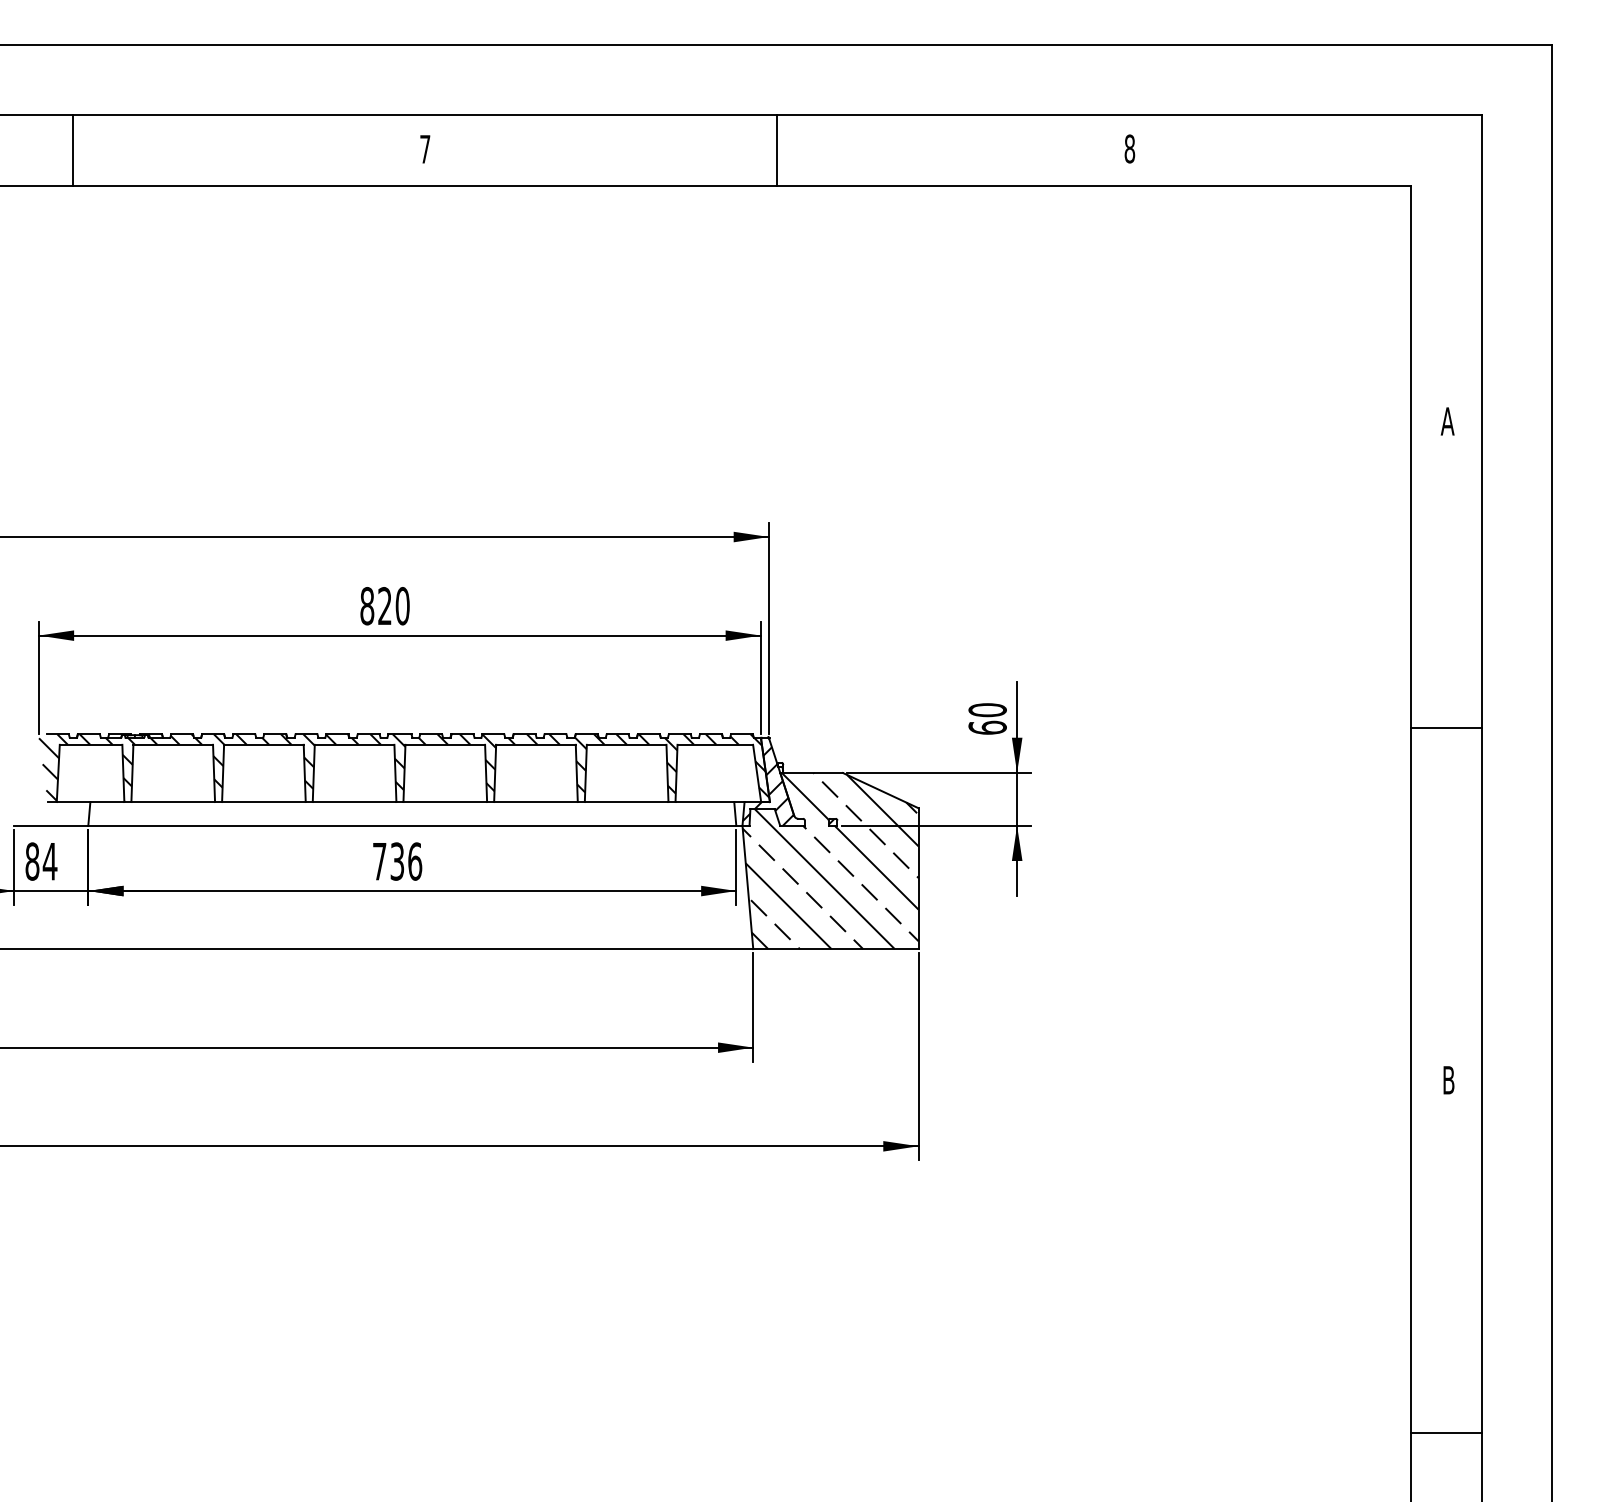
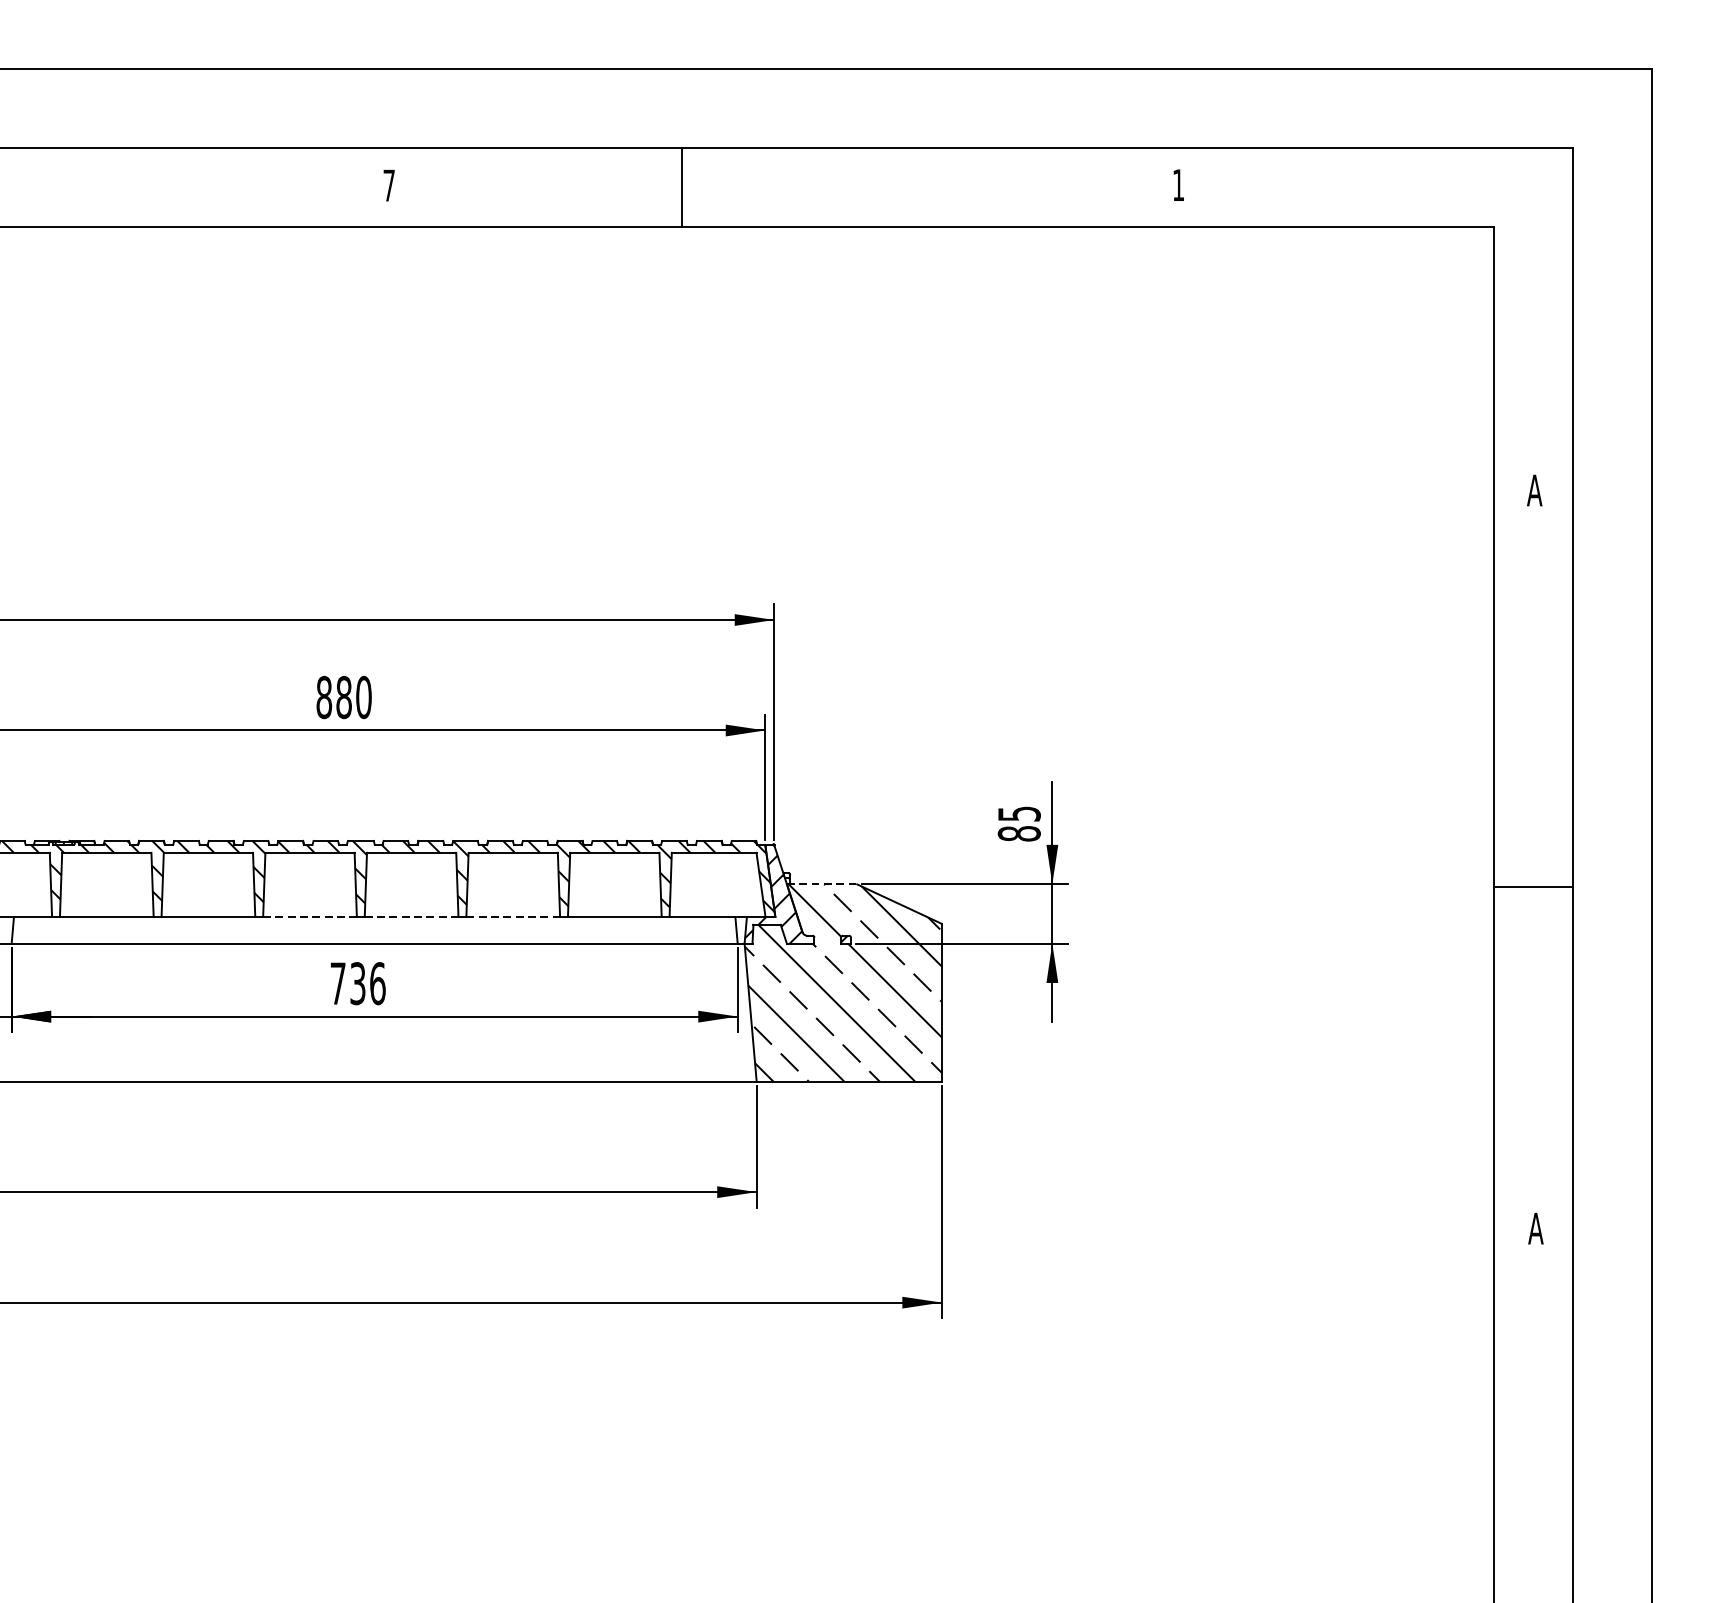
text: (1129, 148) -> (1178, 184), 8 -> 1
line: (777, 150) -> (681, 186), moved
text: (384, 606) -> (343, 697), 820 -> 880
text: (987, 718) -> (1019, 823), 60 -> 85
line: (1446, 728) -> (1533, 887), moved
line: (812, 773) -> (823, 884), solid -> dashed
line: (354, 802) -> (309, 917), solid -> dashed
line: (445, 802) -> (411, 917), solid -> dashed
line: (535, 802) -> (512, 917), solid -> dashed
text: (1448, 1080) -> (1535, 1228), B -> A

